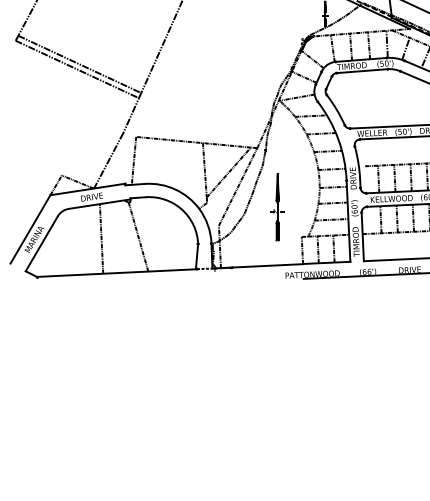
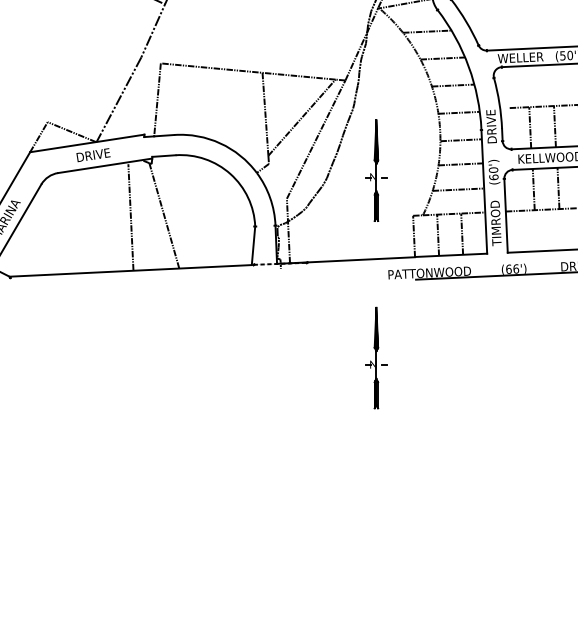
line: (101, 238) -> (130, 216), moved
part: (277, 330) -> (376, 358), added

